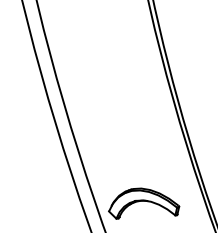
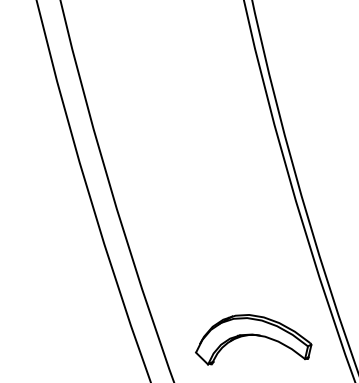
part: (144, 203) -> (254, 339), moved

